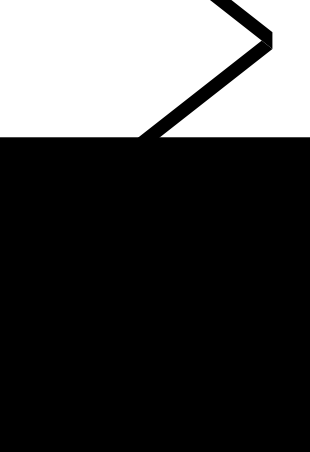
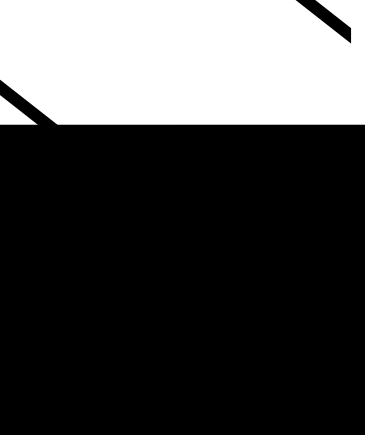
fill: (199, 92) -> (284, 83), removed

